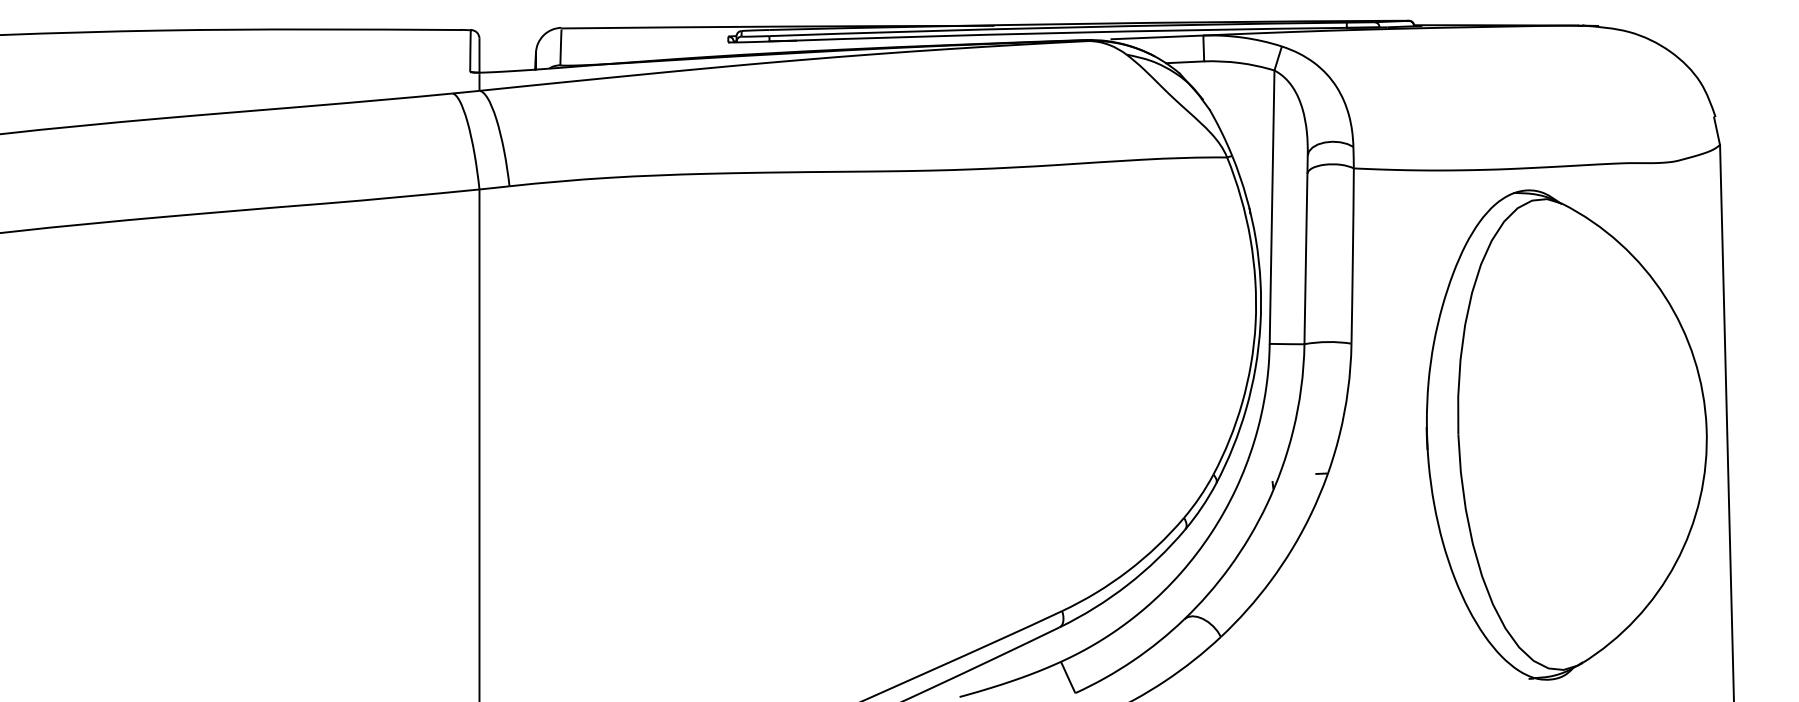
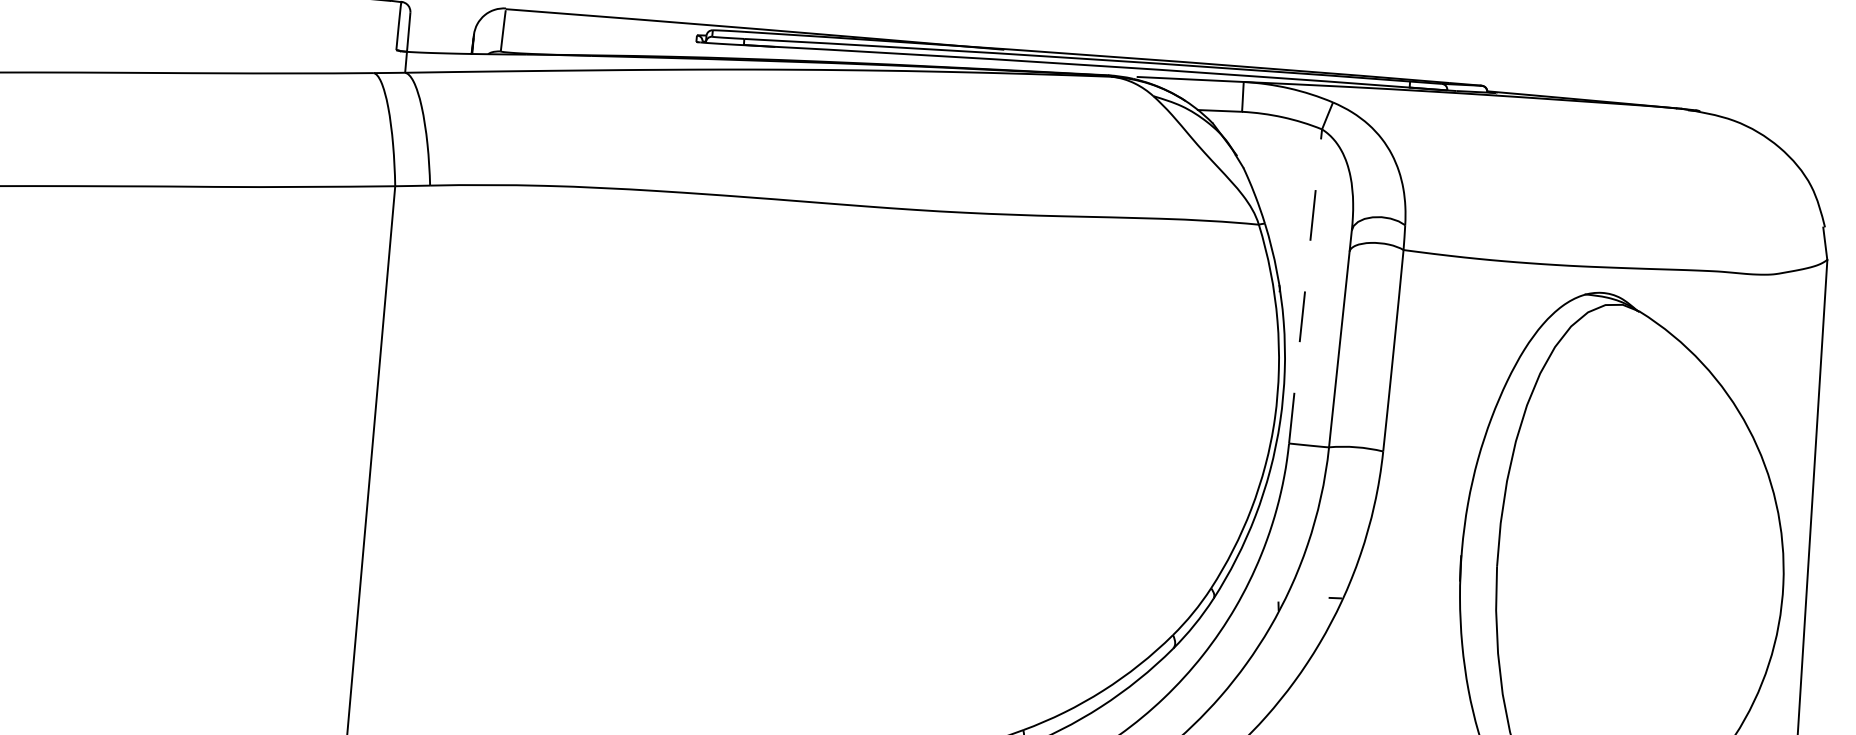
line: (1272, 207) -> (1306, 286), solid -> dashed

